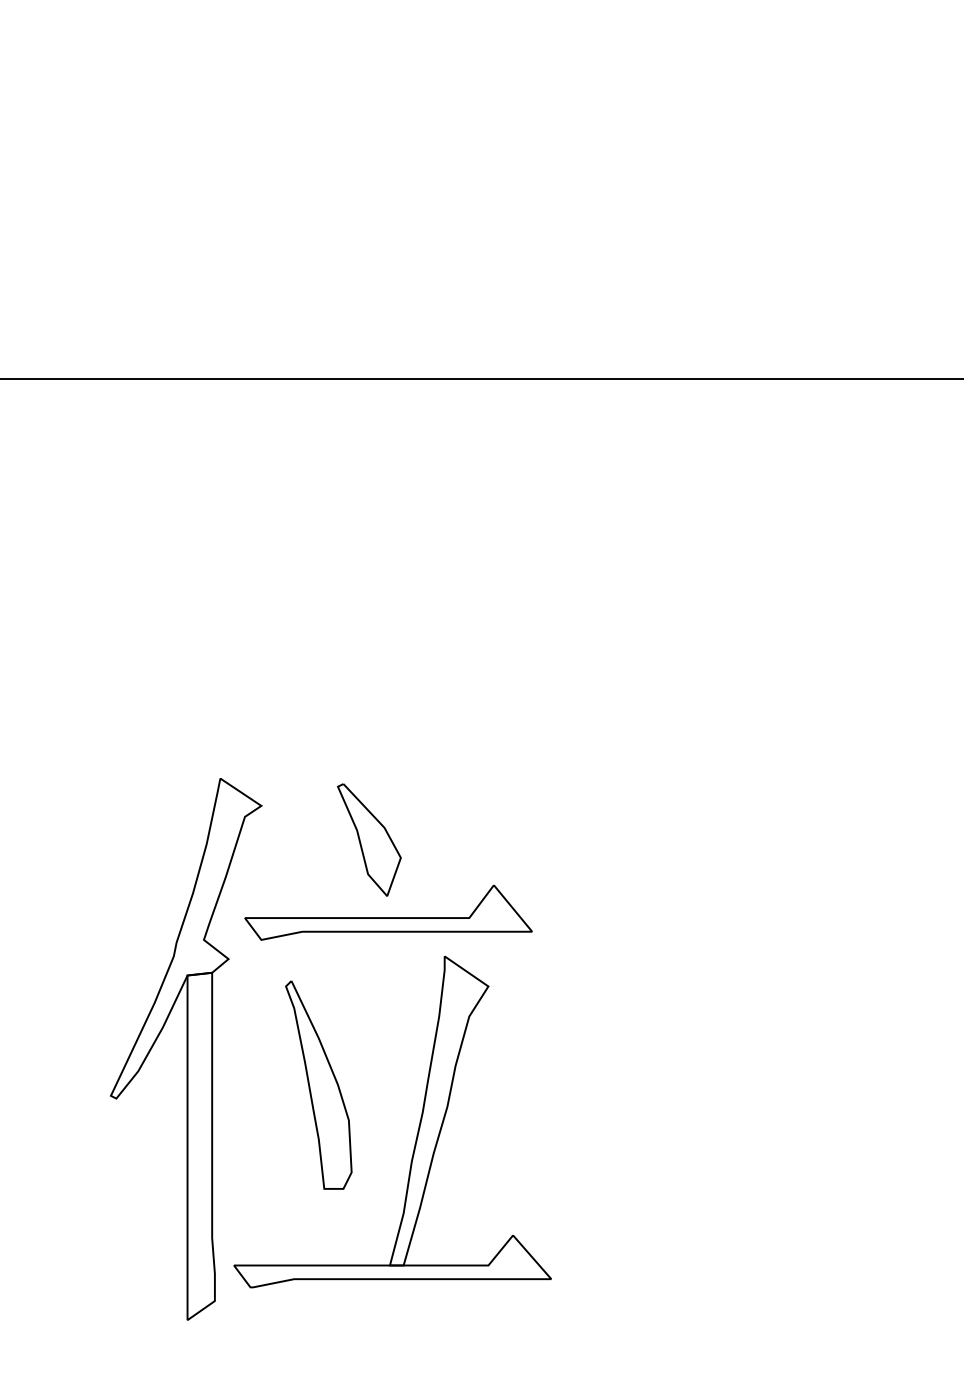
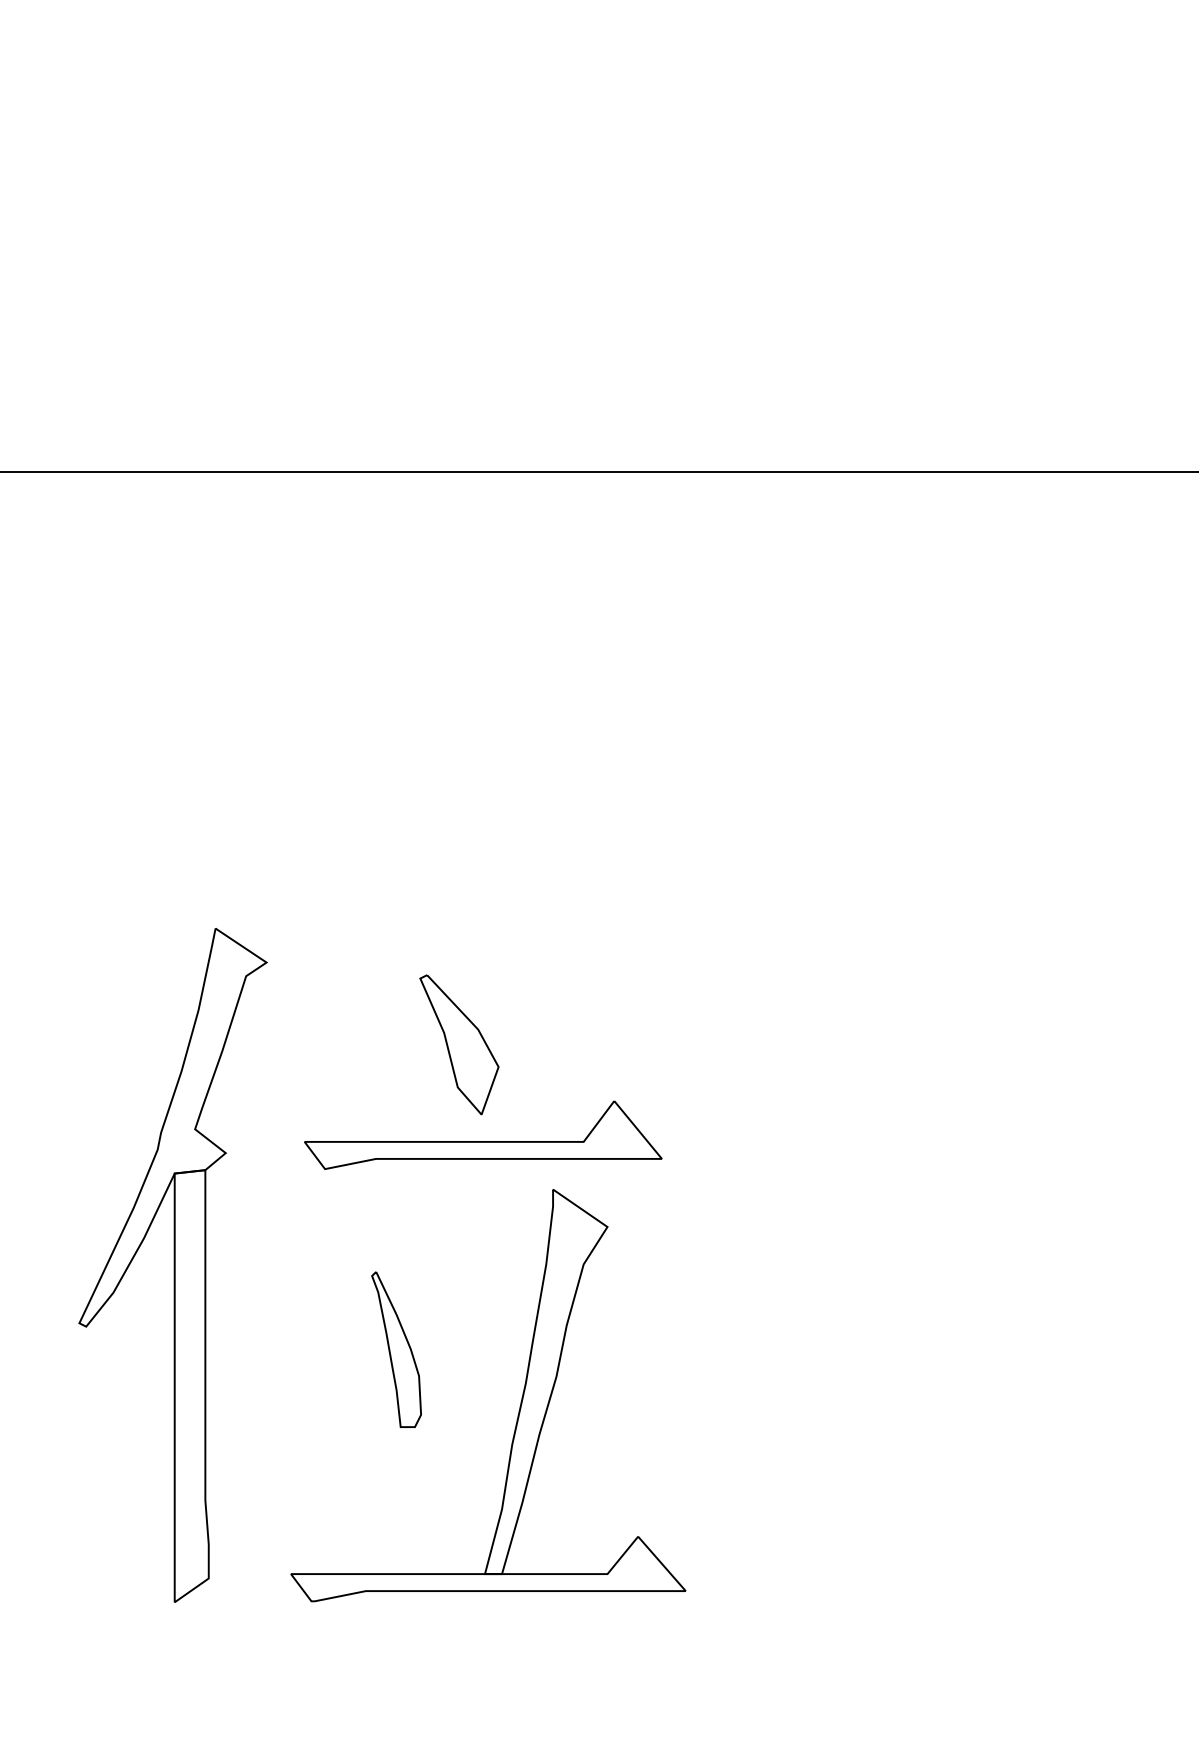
part: (186, 1049) -> (173, 1265), moved
part: (318, 1084) -> (396, 1348), size x0.6

